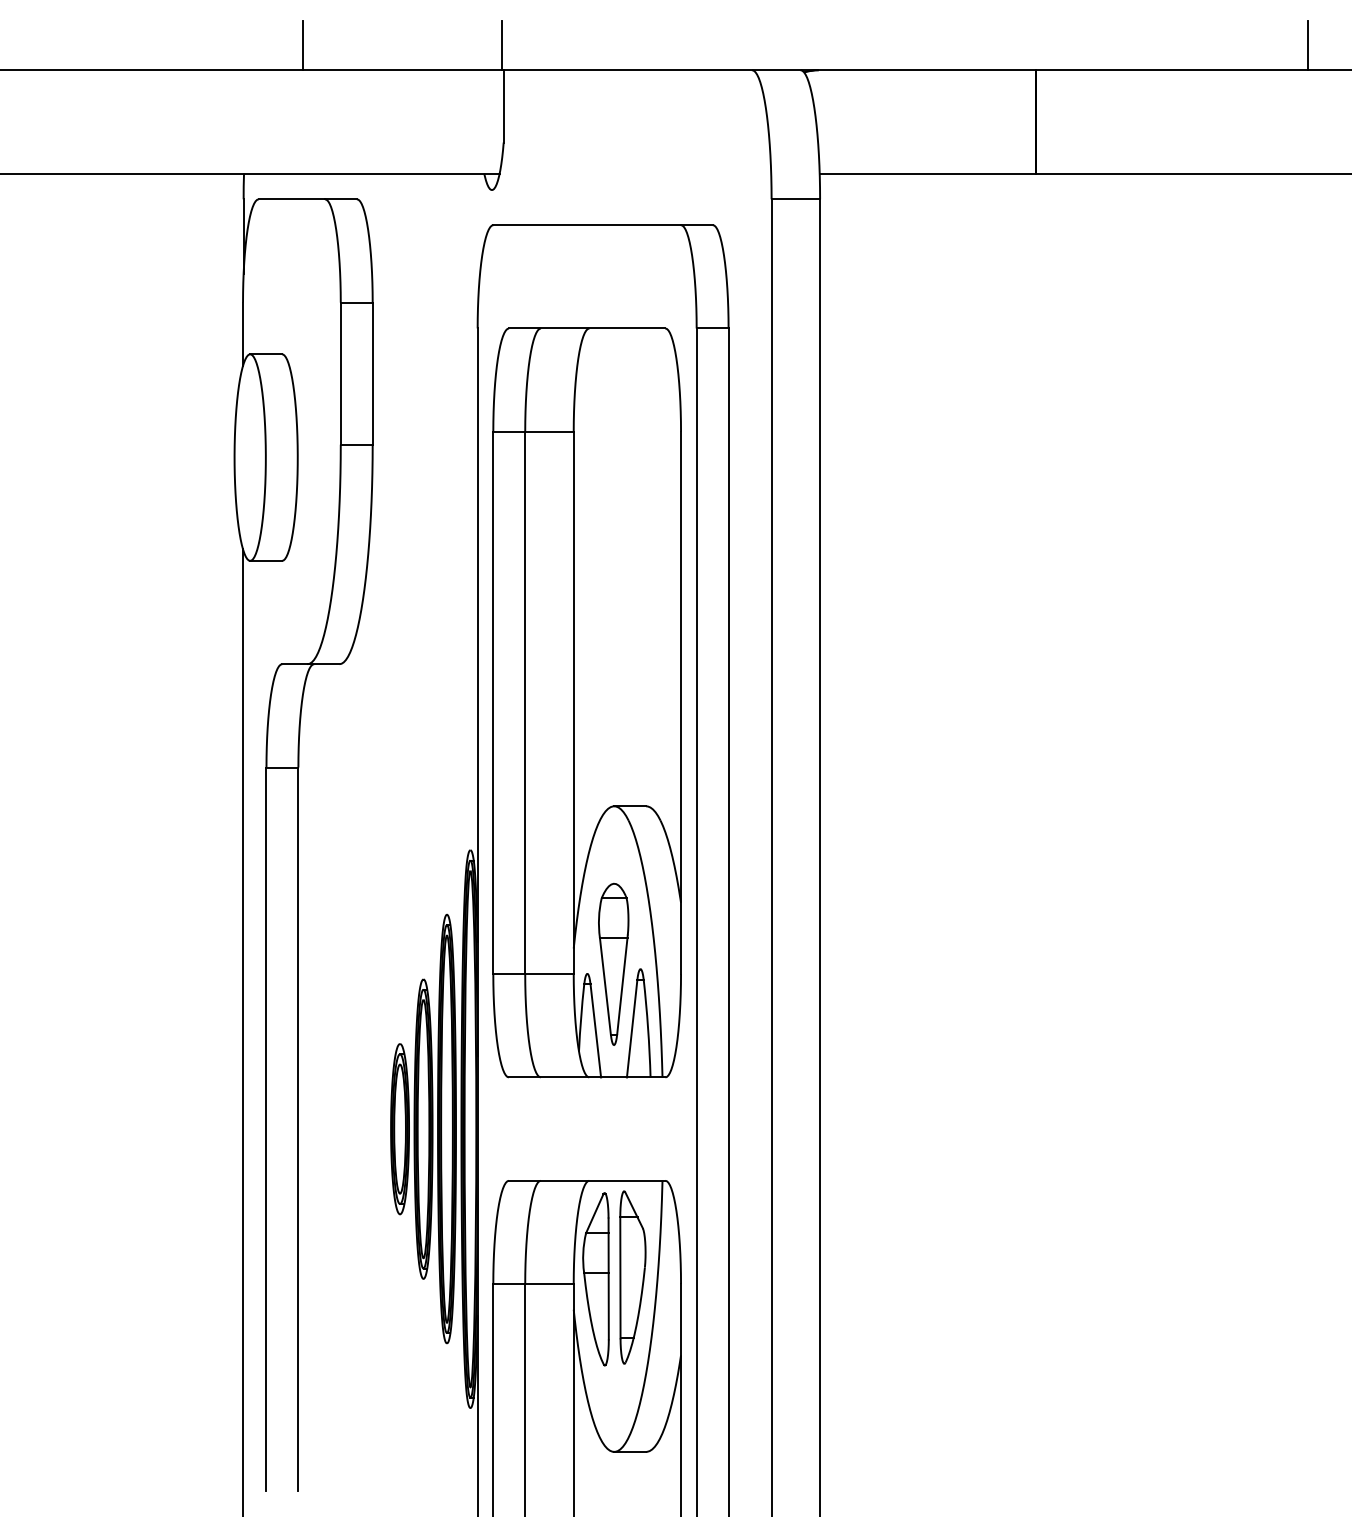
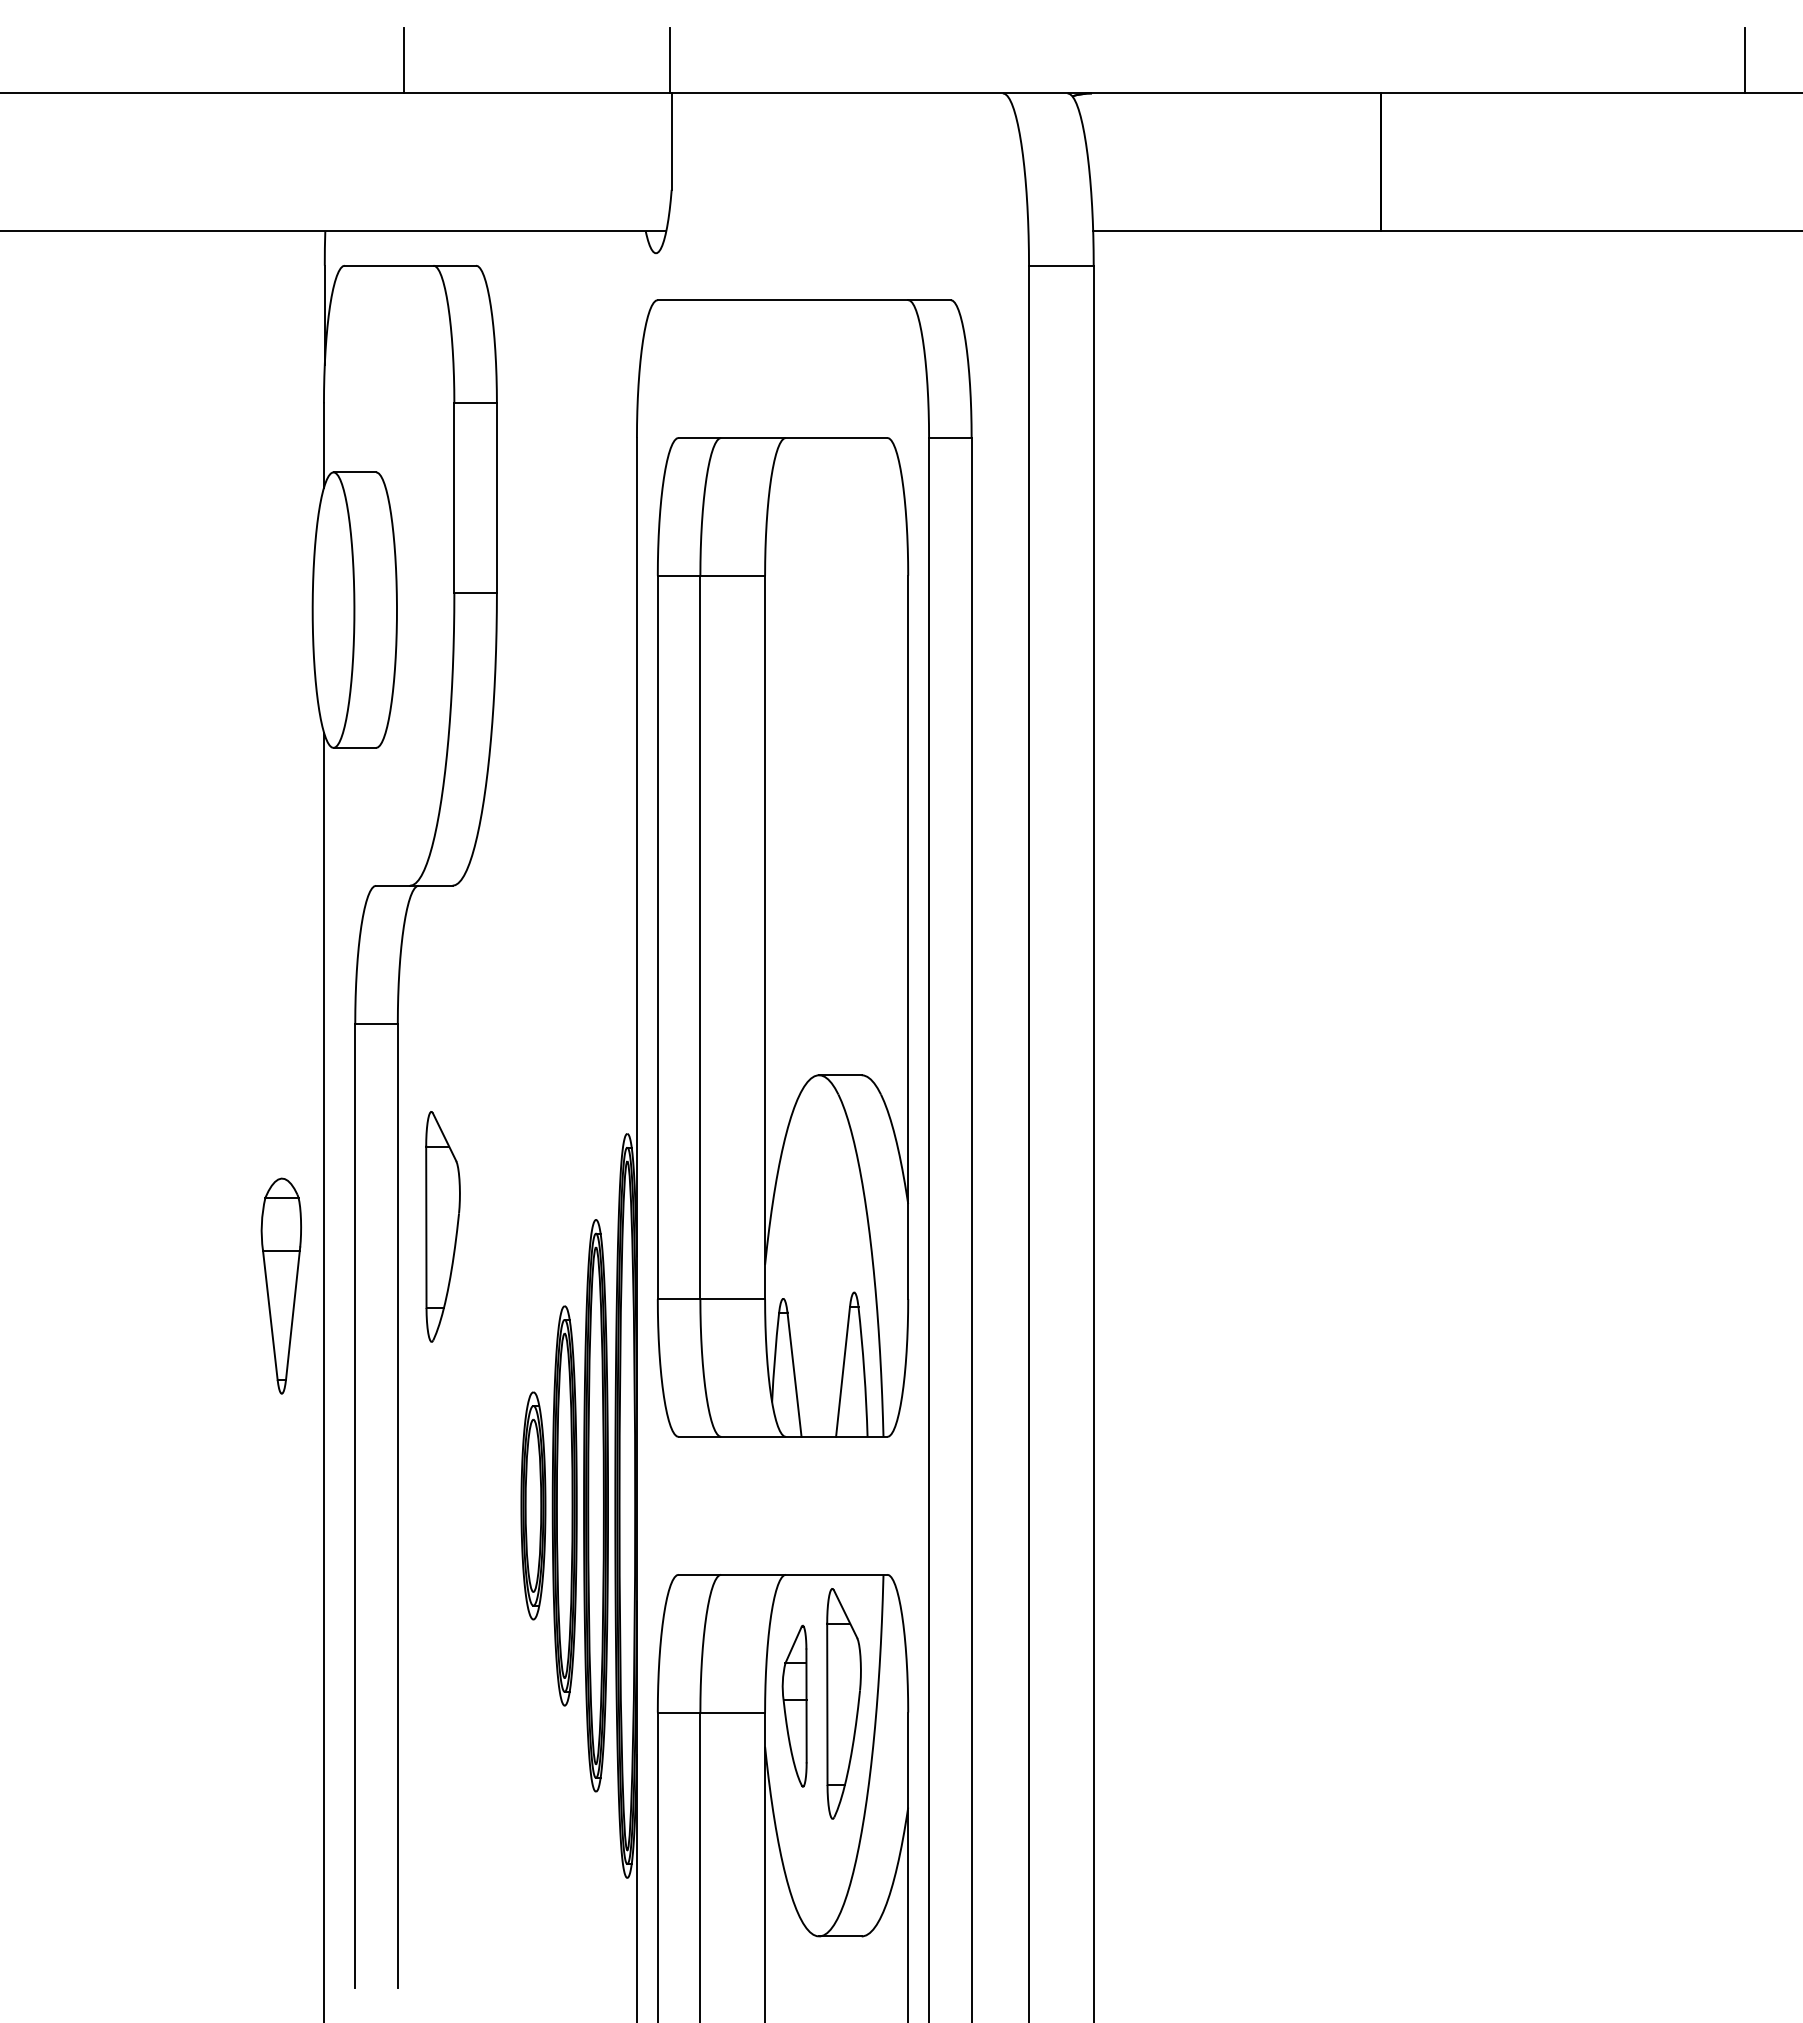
part: (331, 919) -> (442, 1226), added
part: (613, 963) -> (280, 1285), moved
part: (595, 1279) -> (794, 1706), size x0.7

